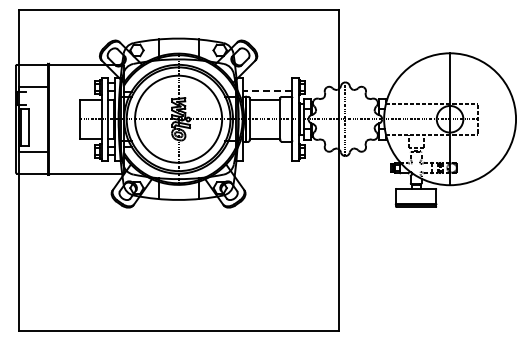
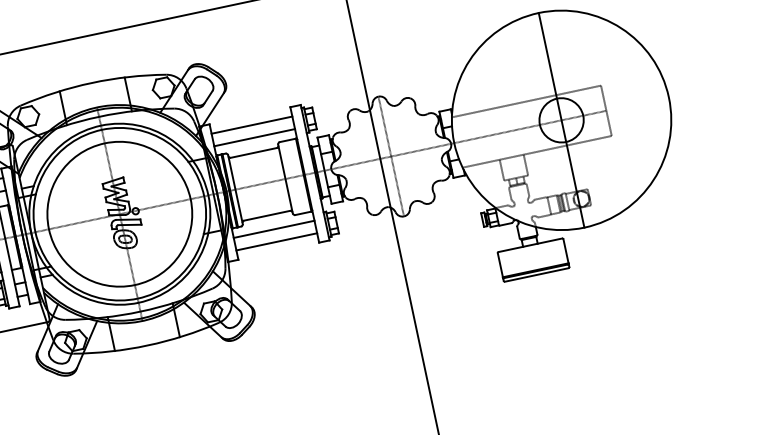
line: (267, 83) -> (252, 125), added
line: (267, 91) -> (254, 138), dashed -> solid
line: (267, 147) -> (274, 229), added
line: (267, 155) -> (277, 242), added

